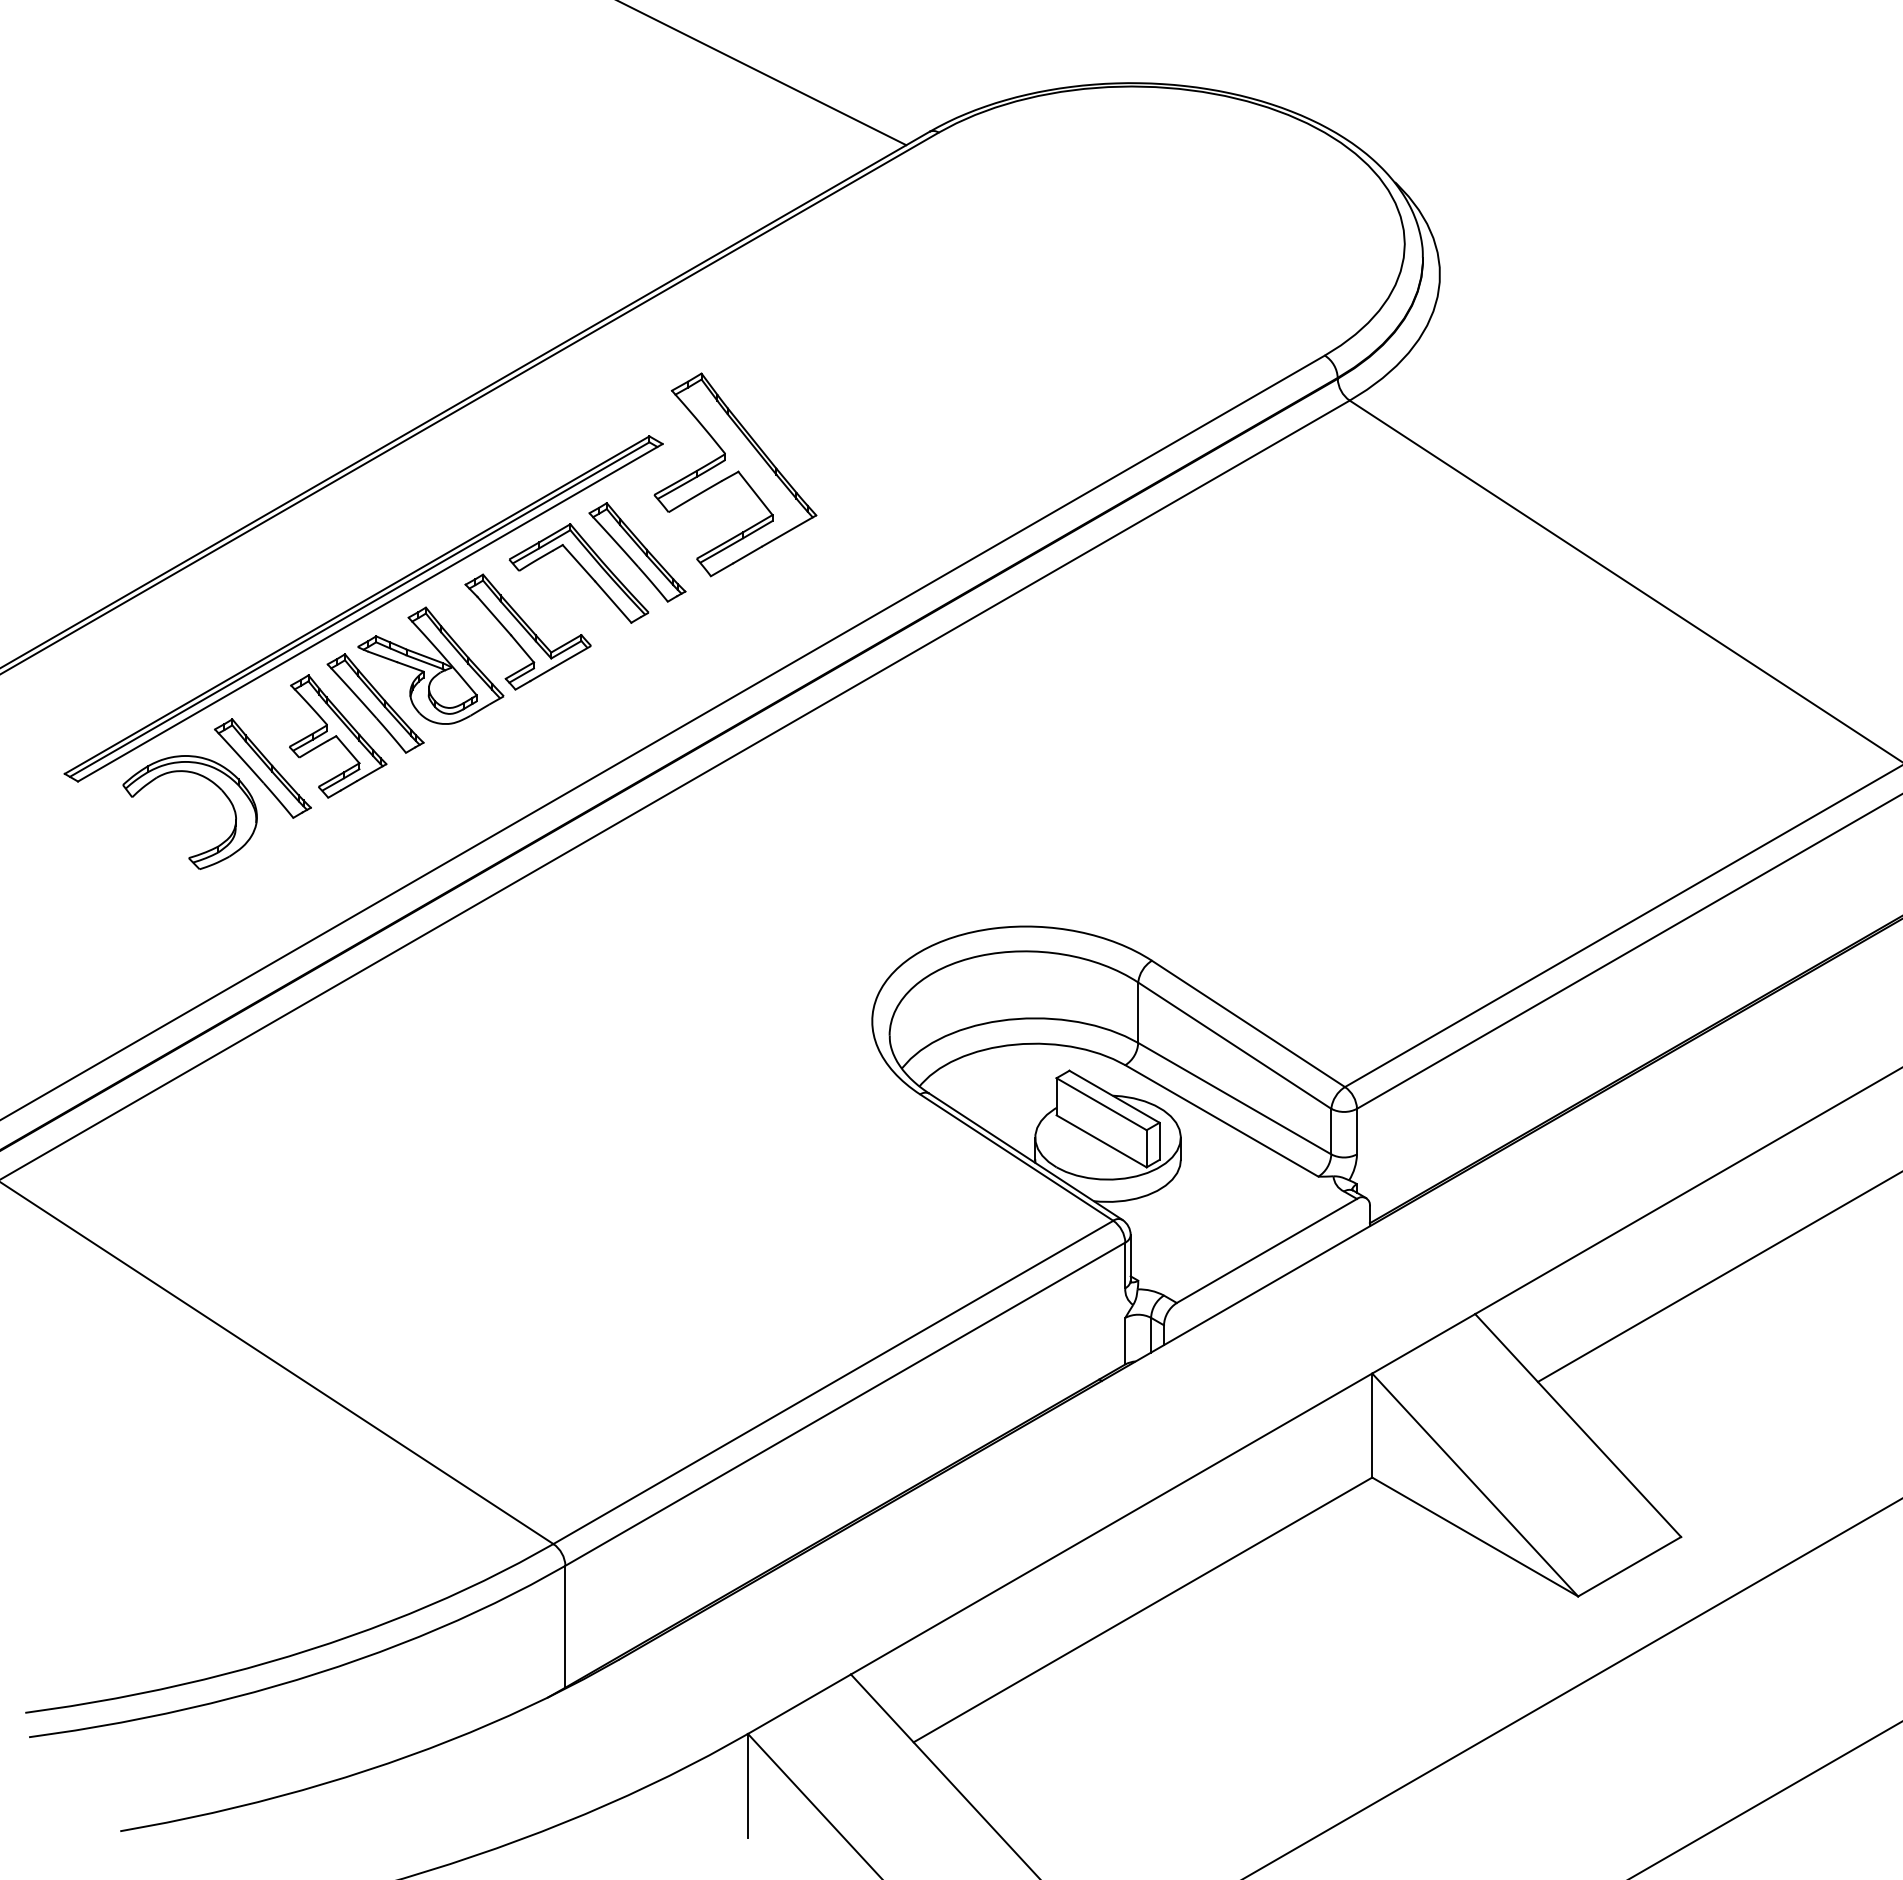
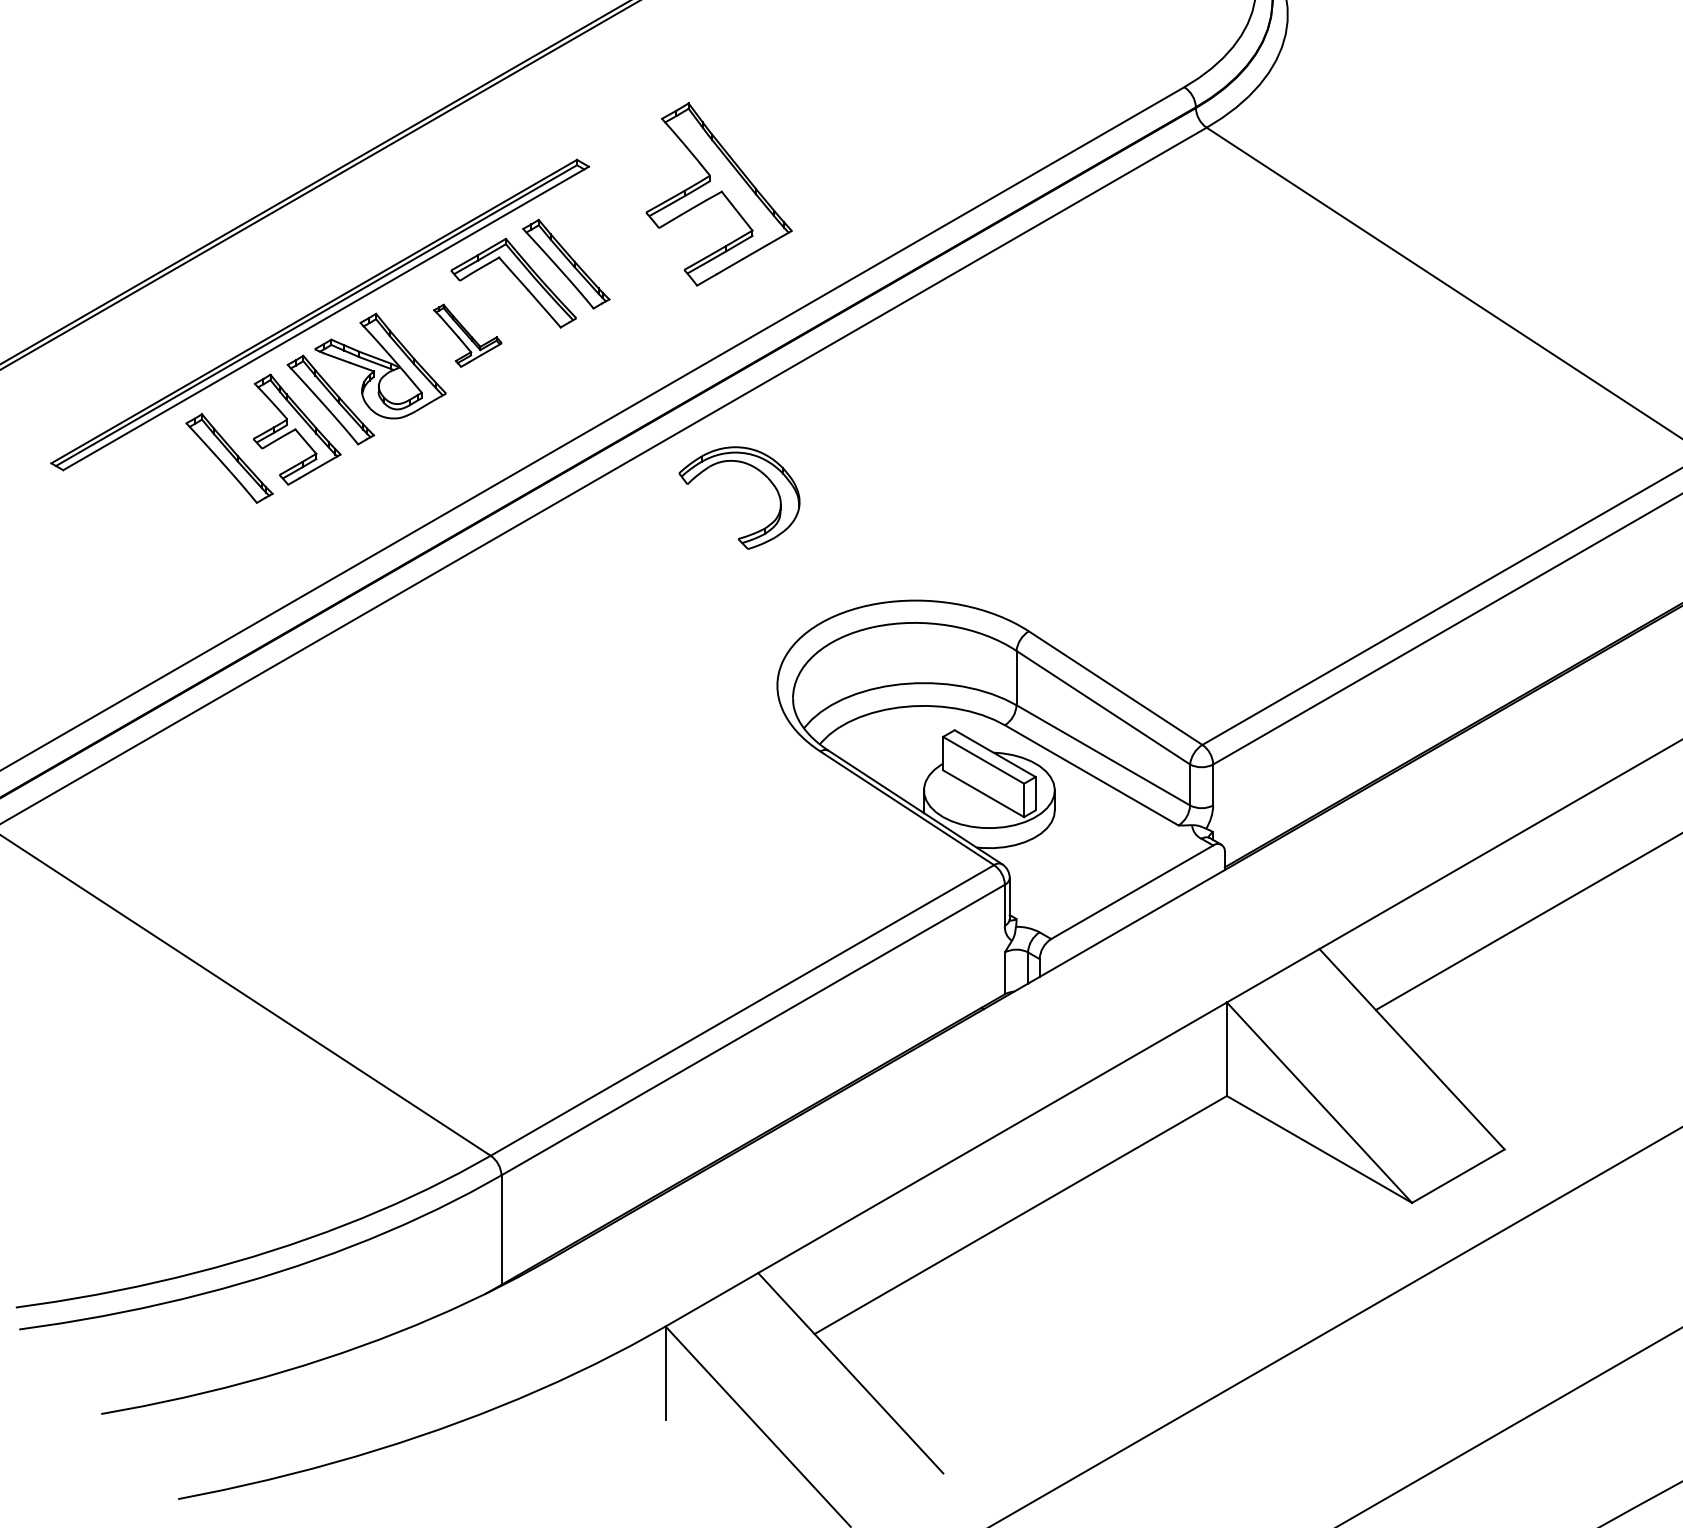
part: (735, 474) -> (719, 194), moved
part: (527, 631) -> (467, 335), size x0.6
part: (209, 781) -> (756, 470), moved

